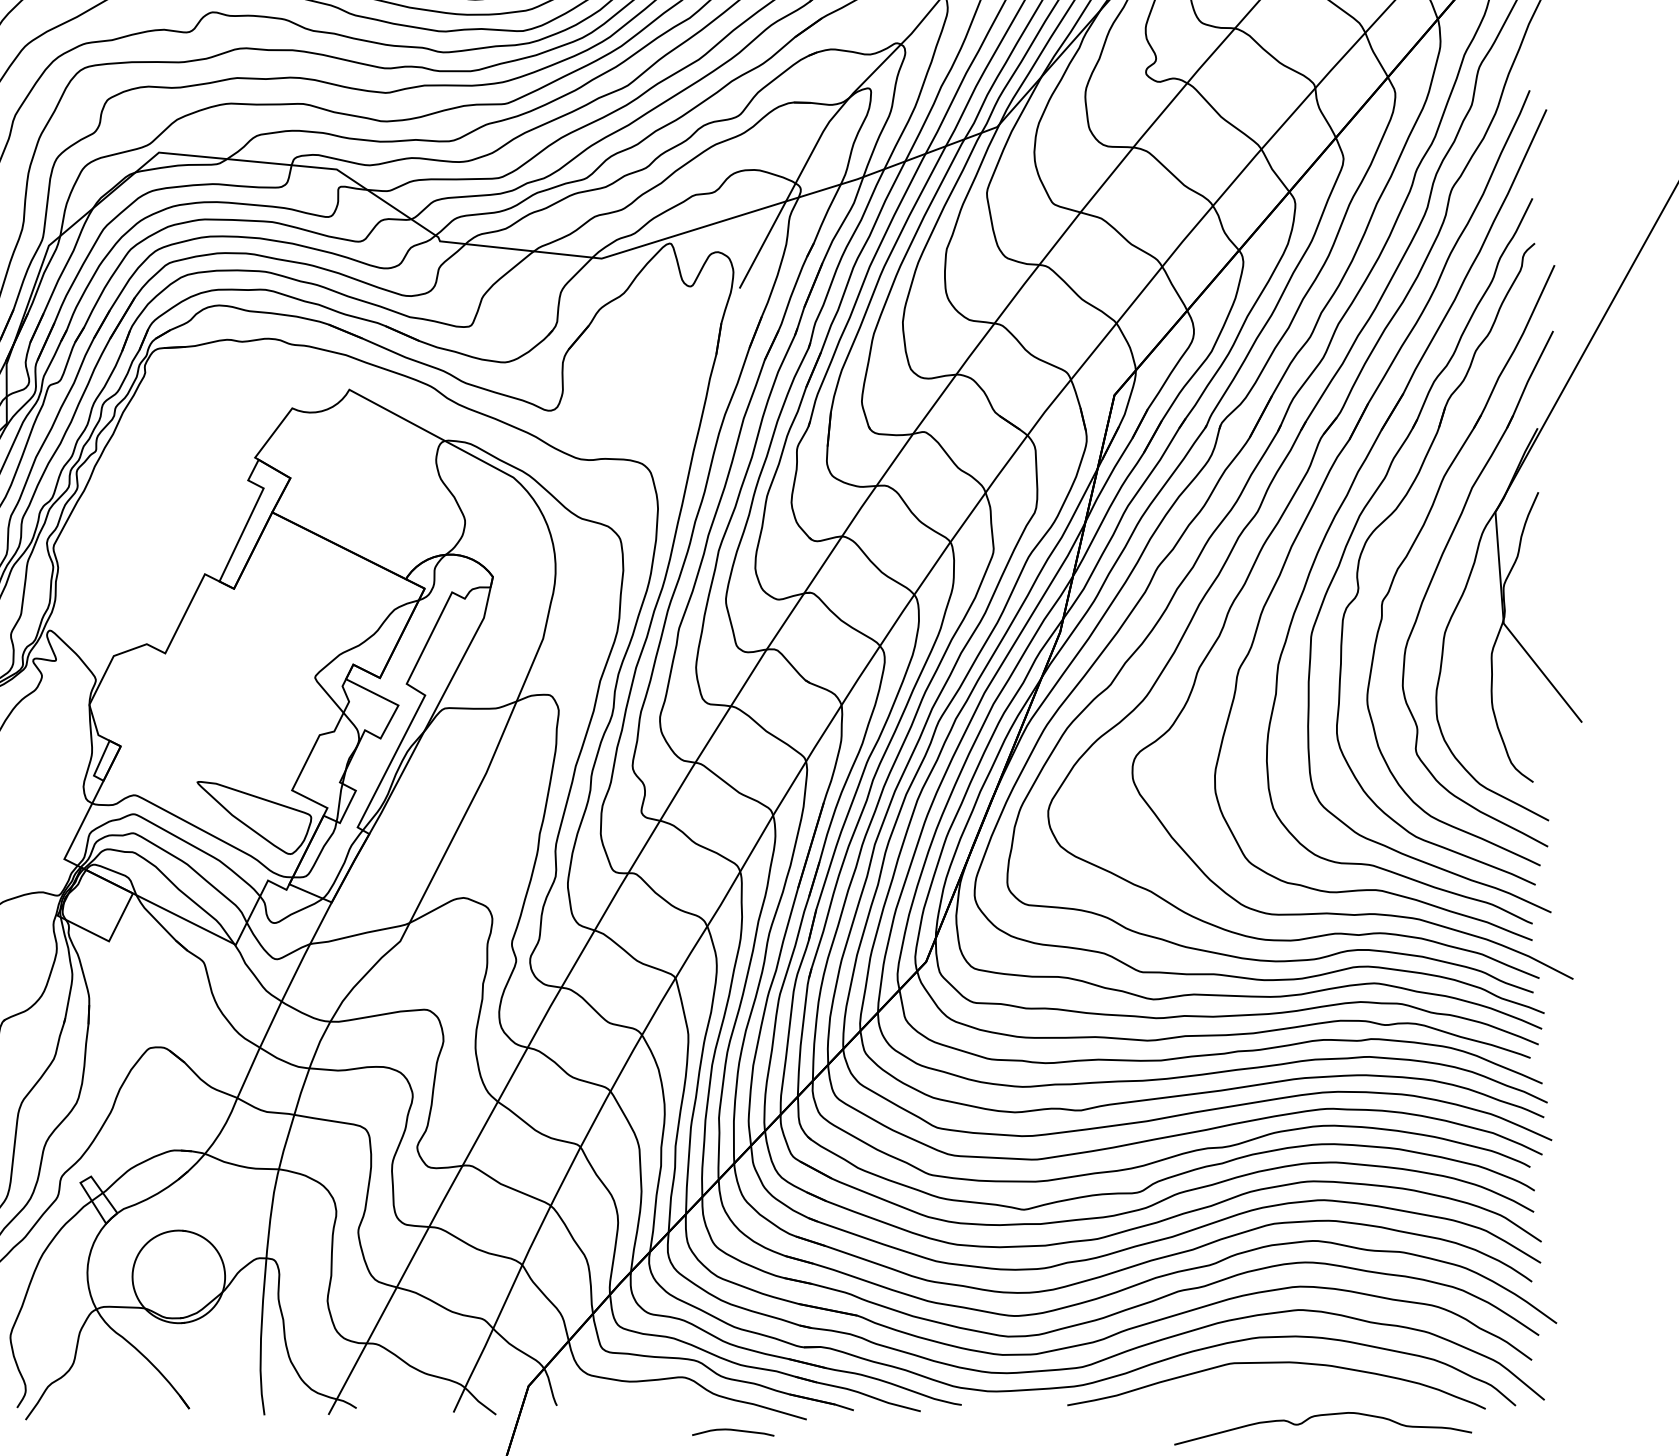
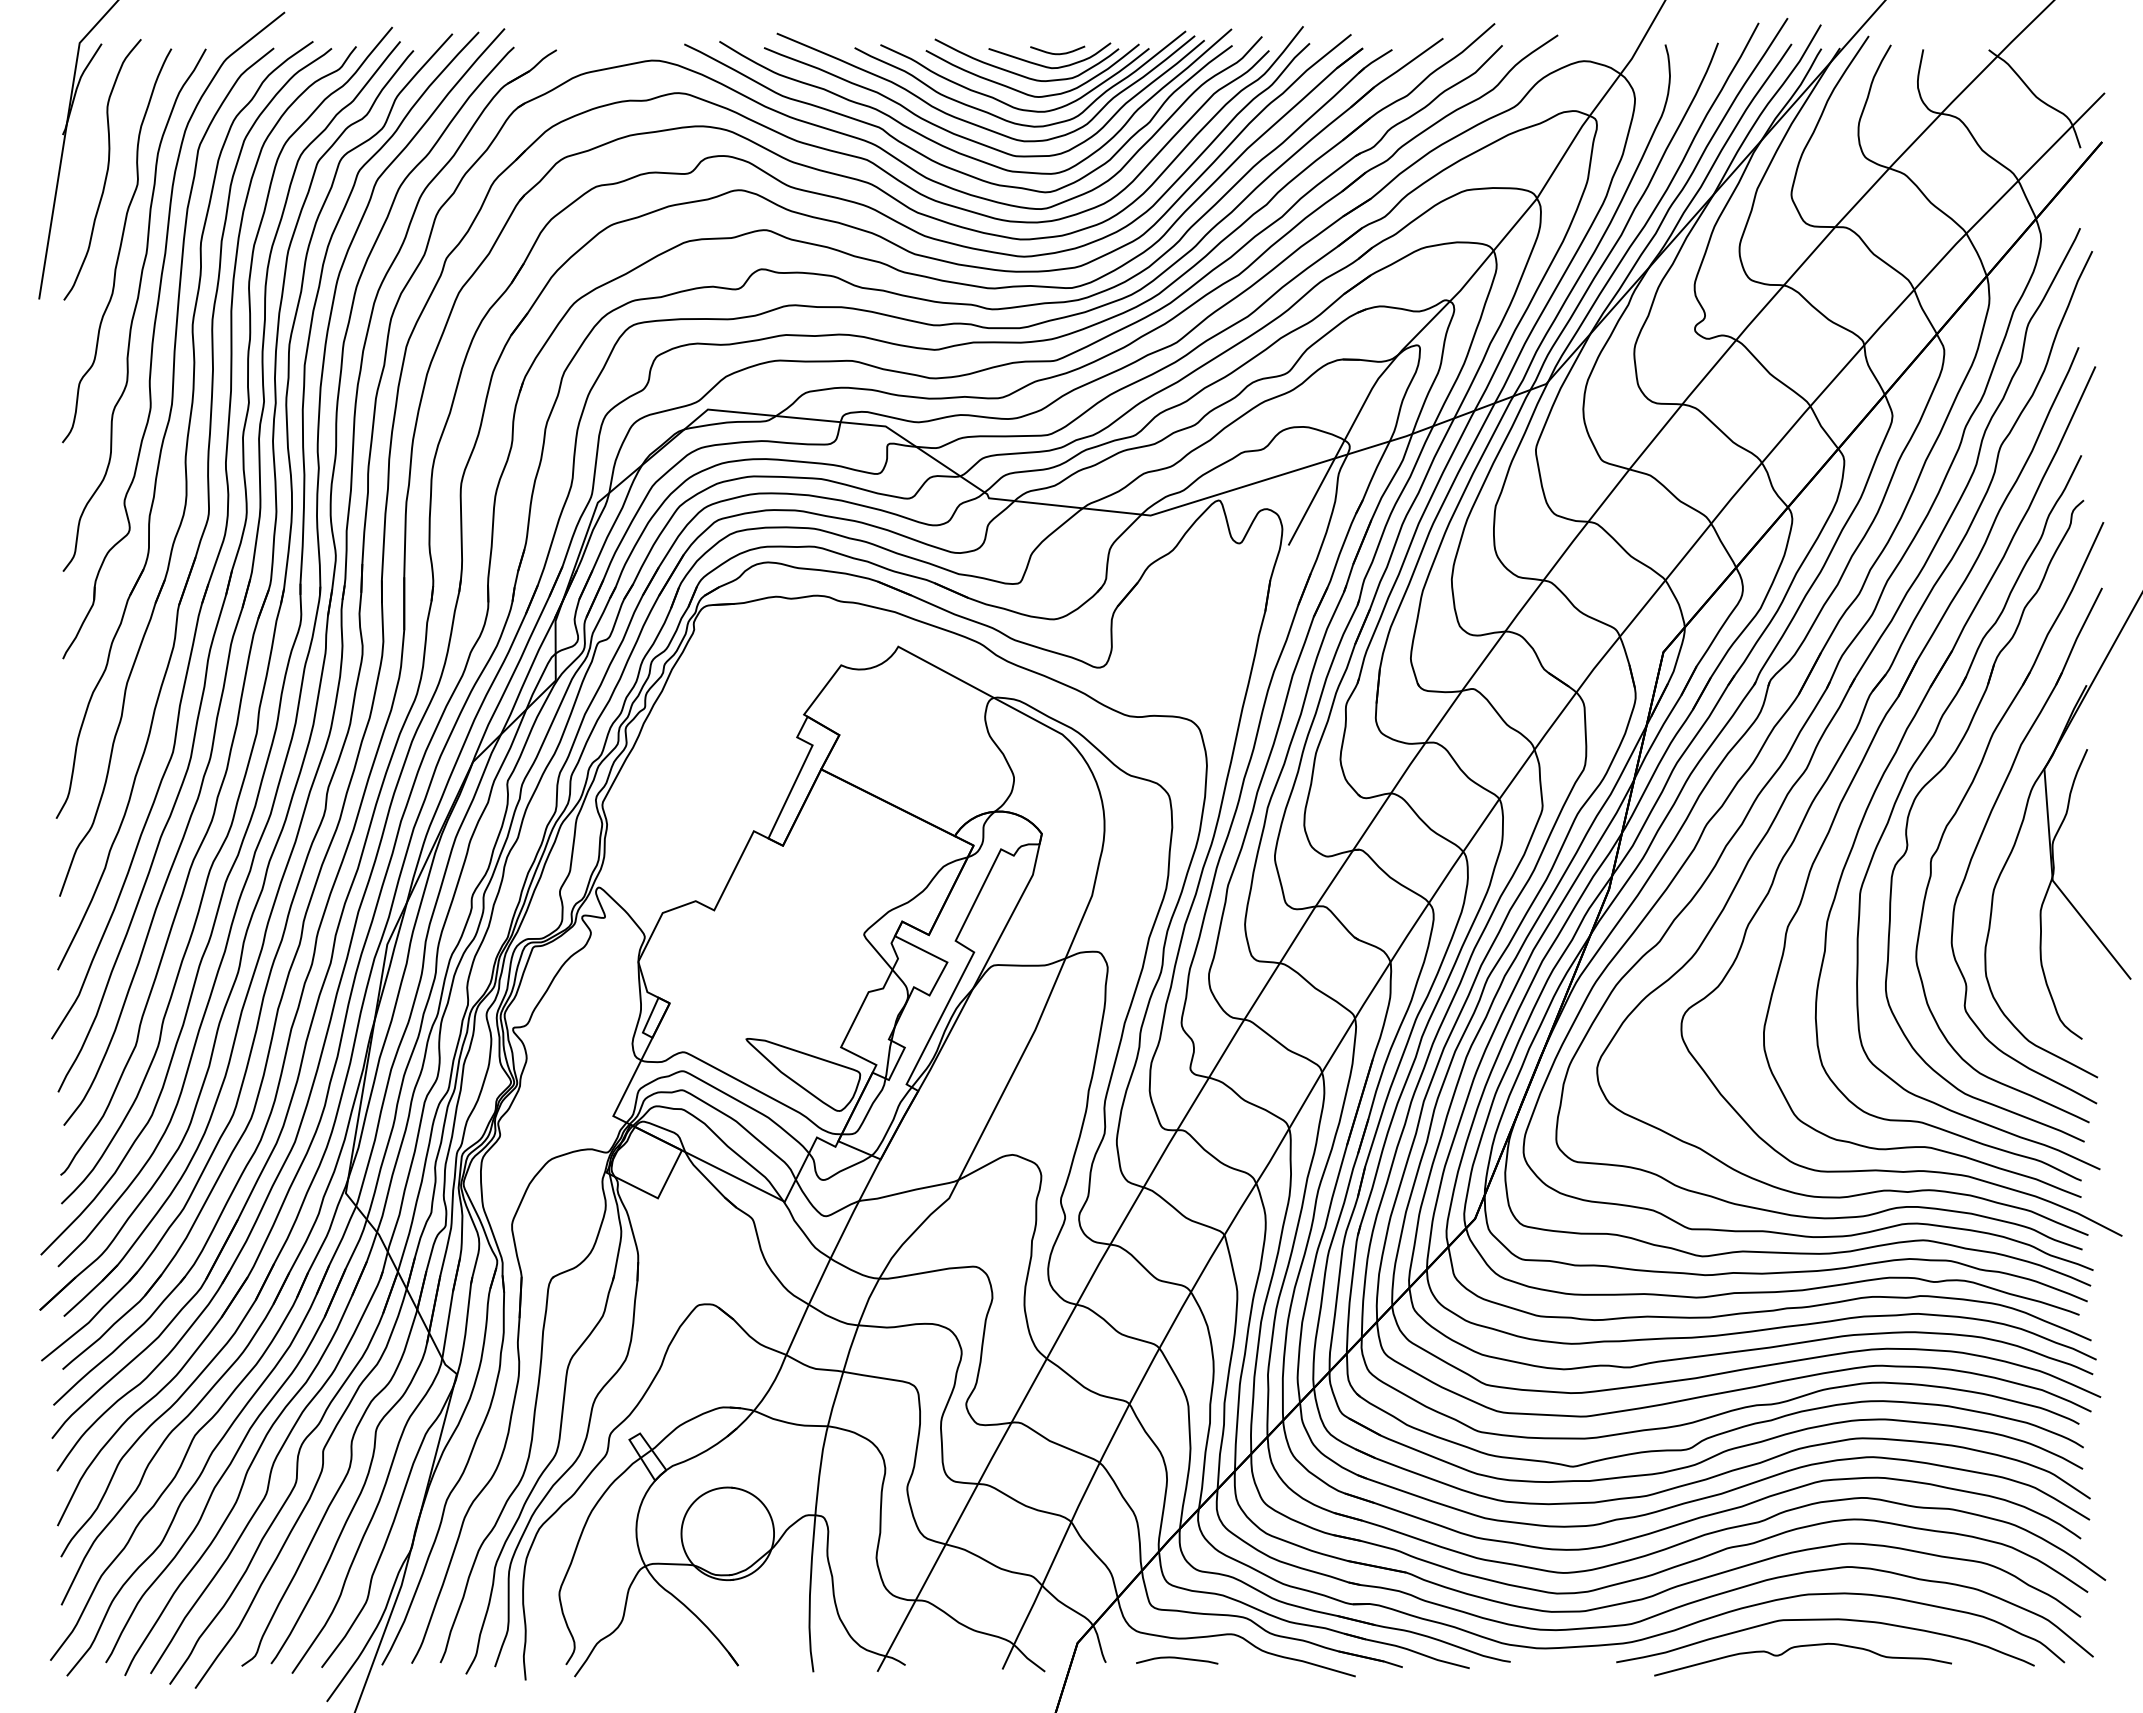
curve: (1320, 1416) -> (1800, 1647), moved
curve: (733, 1430) -> (1177, 1658), moved

